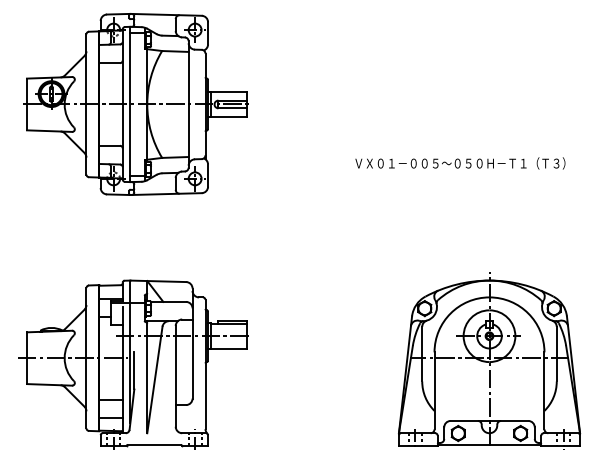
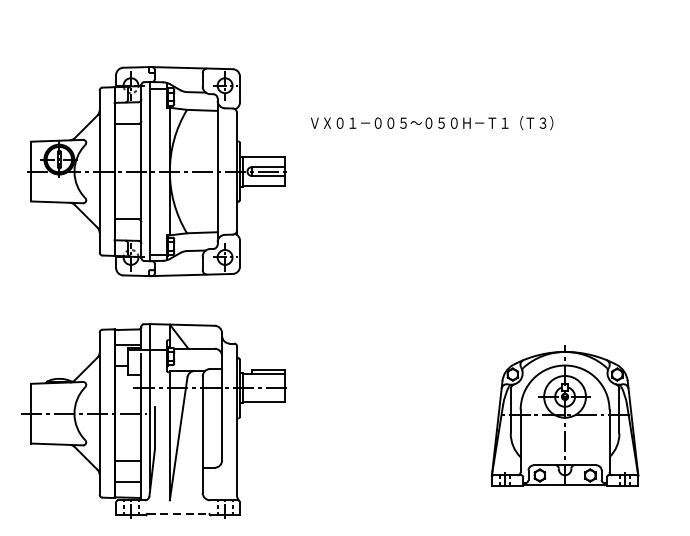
part: (135, 104) -> (156, 171), moved
text: (460, 163) -> (432, 123), moved
part: (489, 360) -> (564, 416), size x0.7
line: (154, 444) -> (178, 513), solid -> dashed

